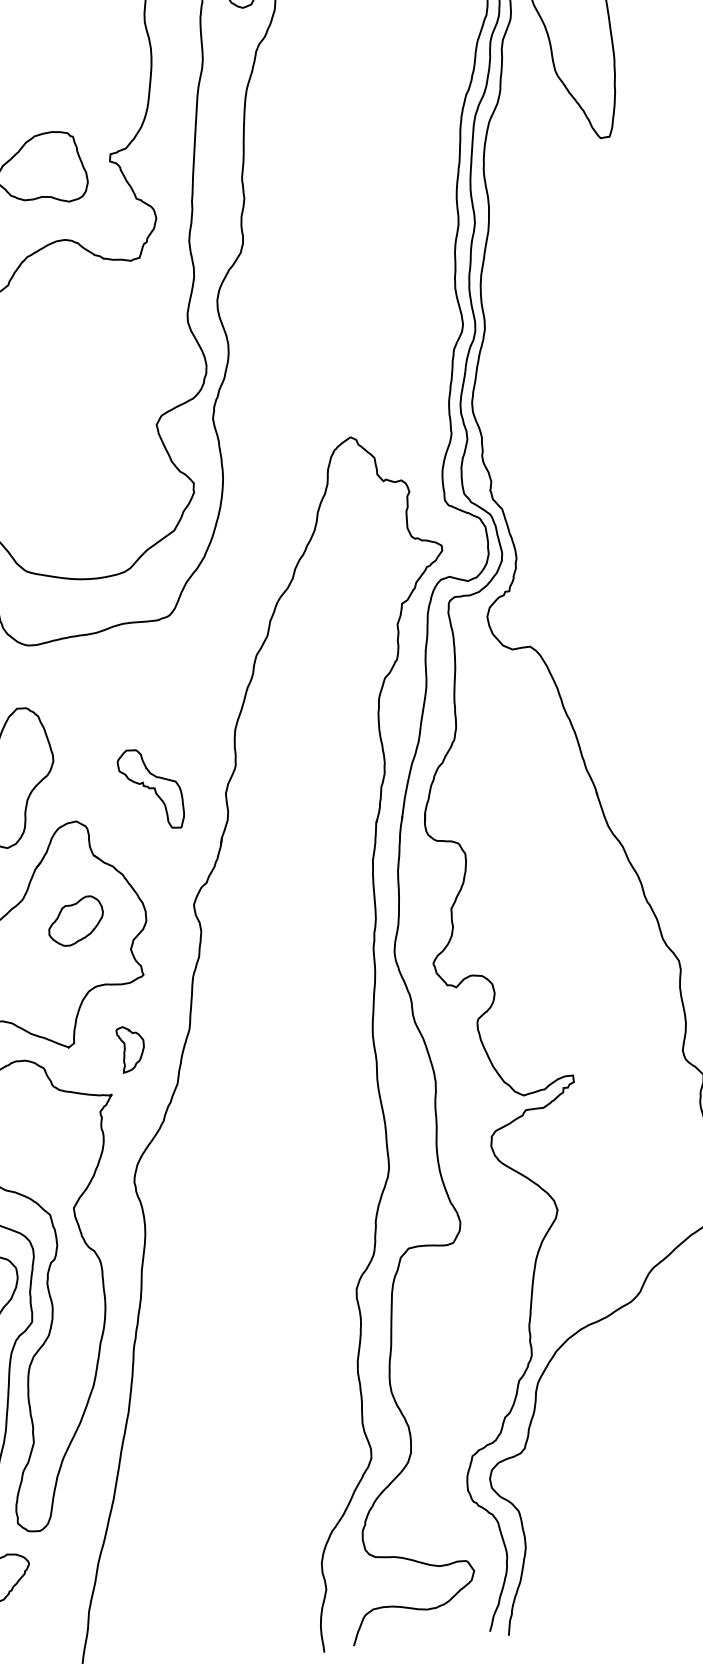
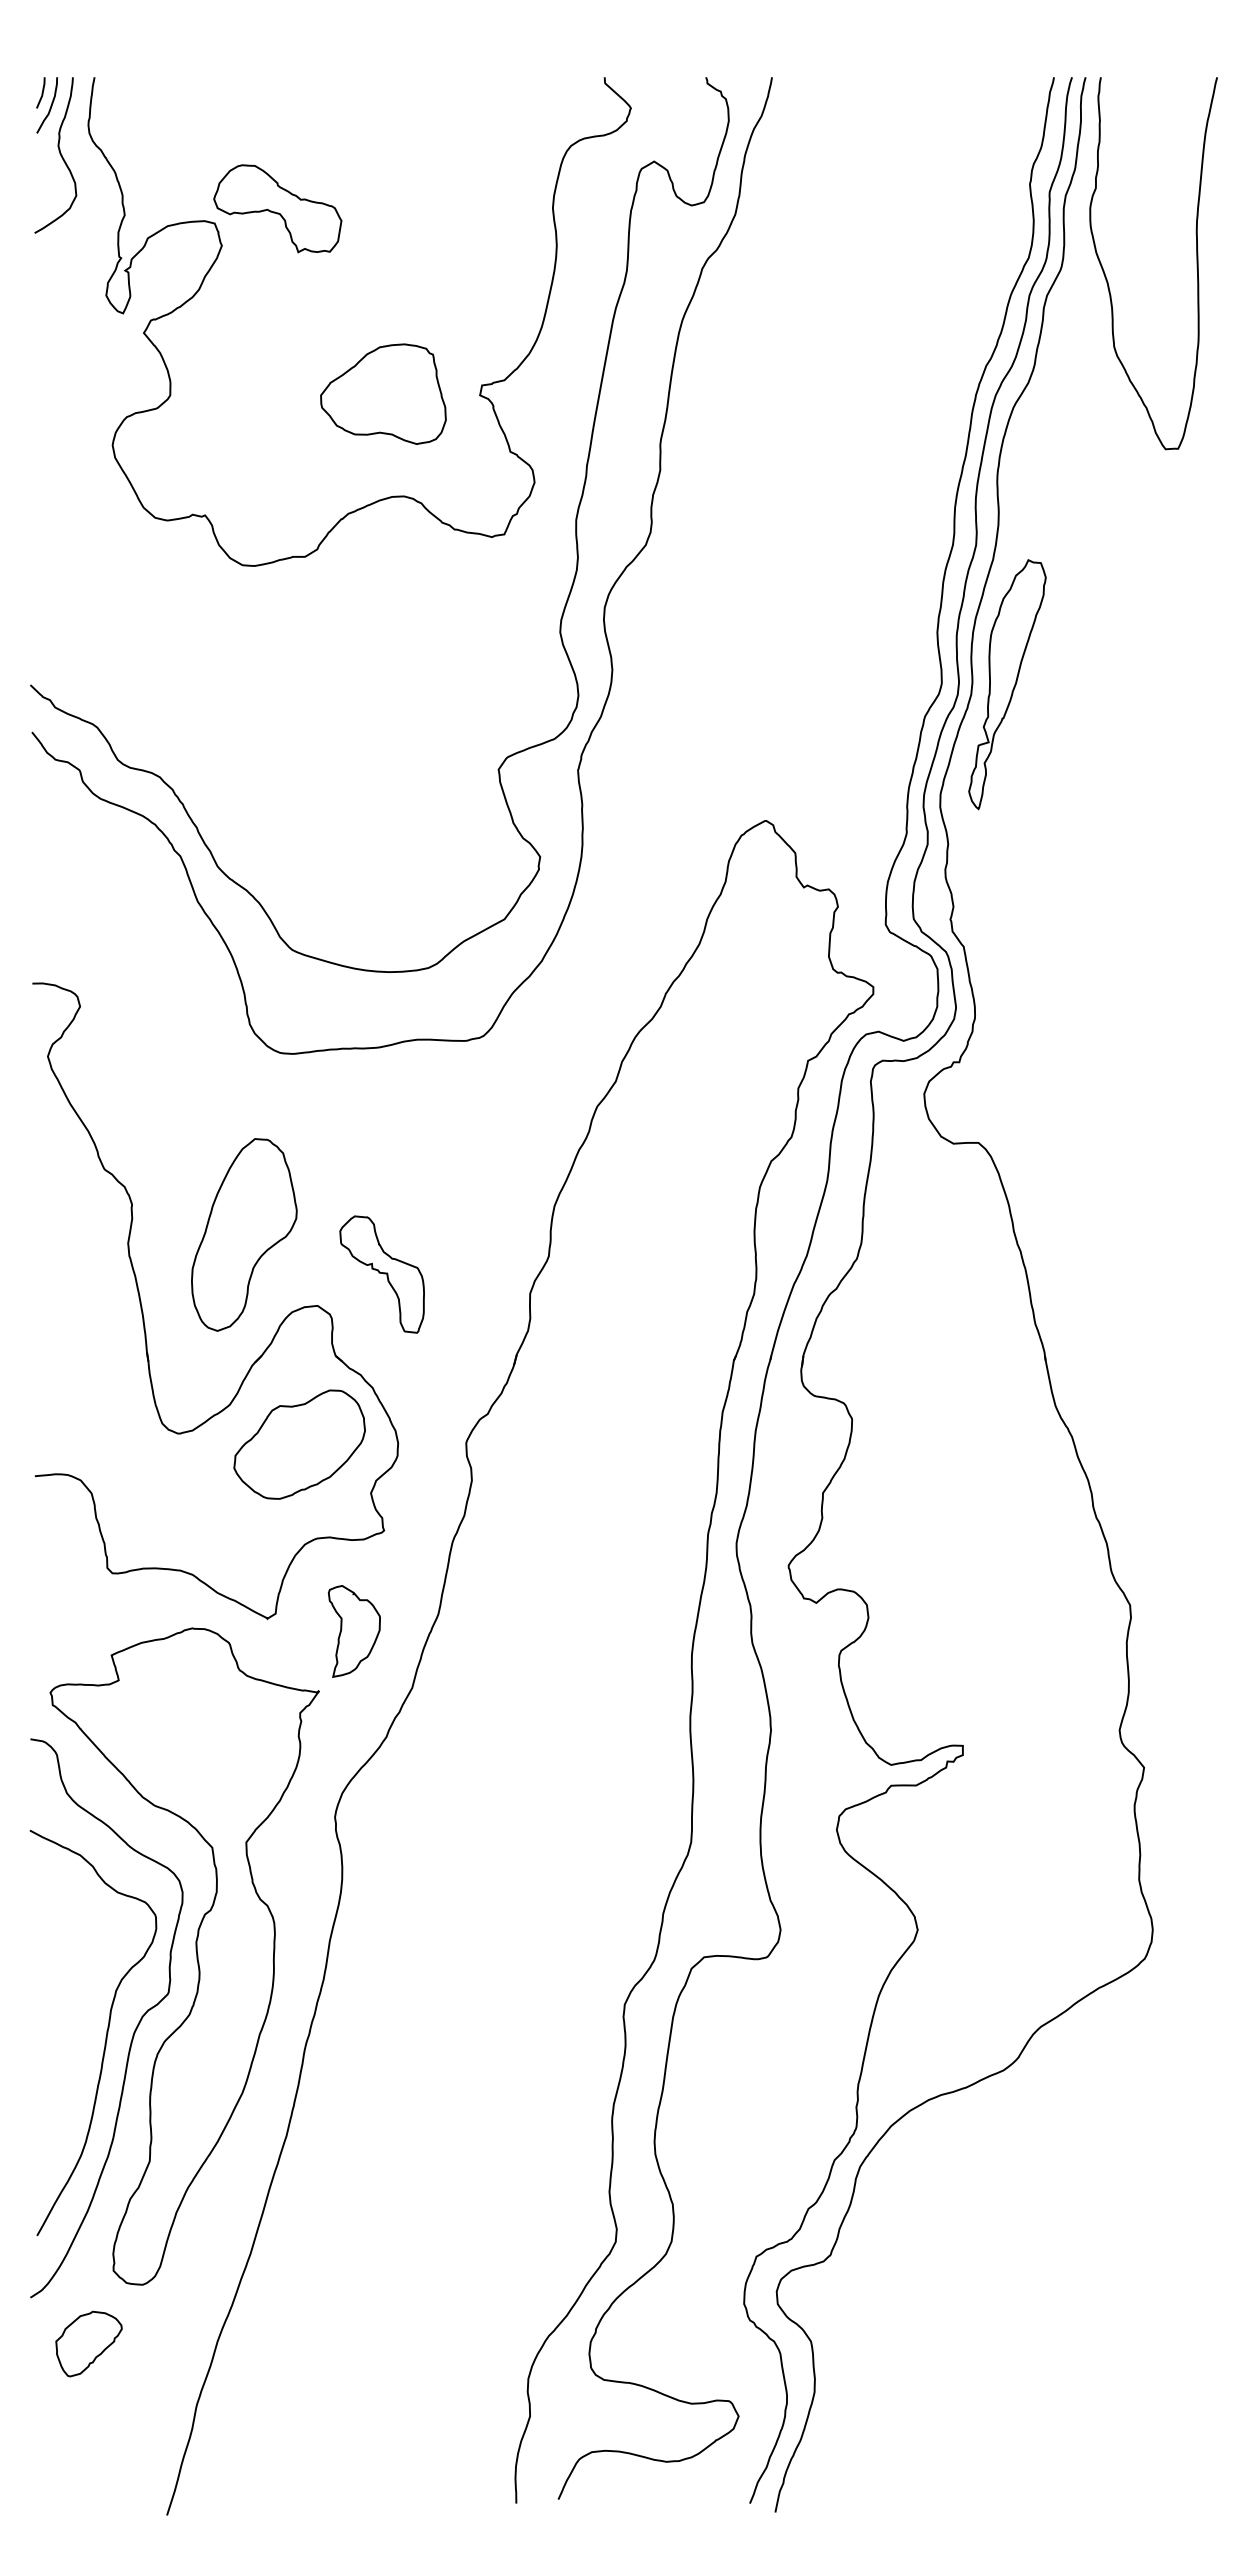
part: (509, 319) -> (1007, 684), added
part: (150, 789) -> (381, 1274), moved
part: (75, 921) -> (299, 1444), size x1.67
part: (131, 1048) -> (354, 1631), size x1.43

